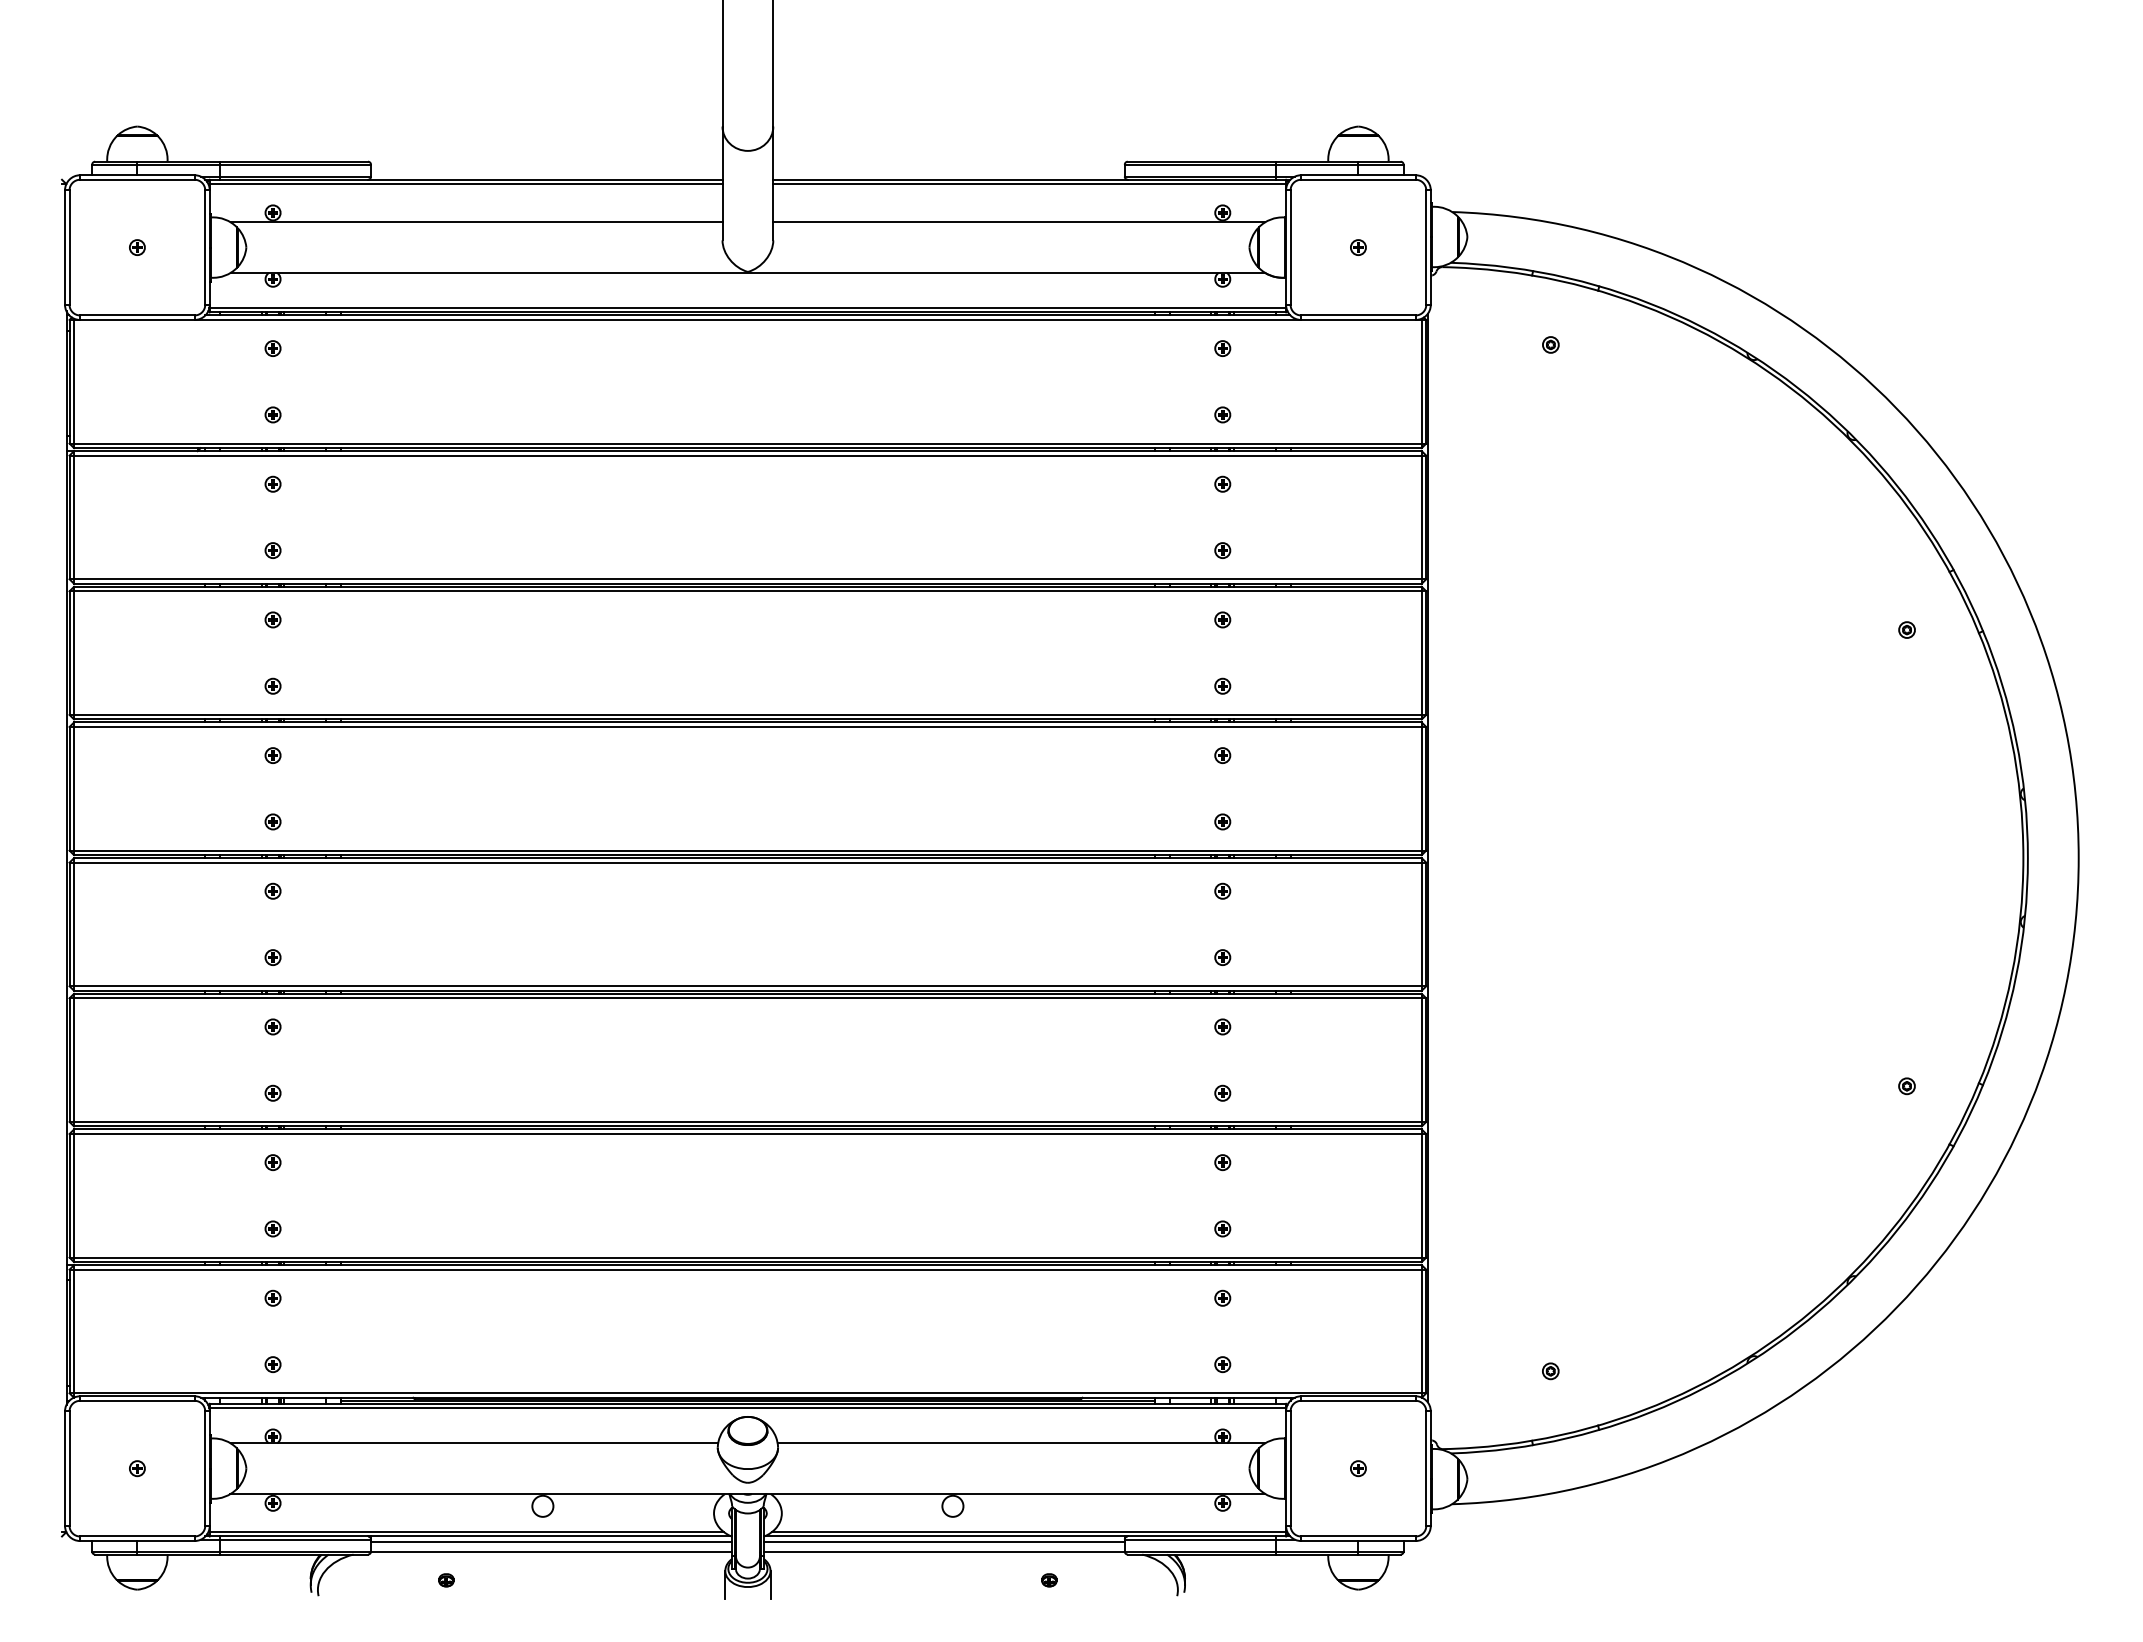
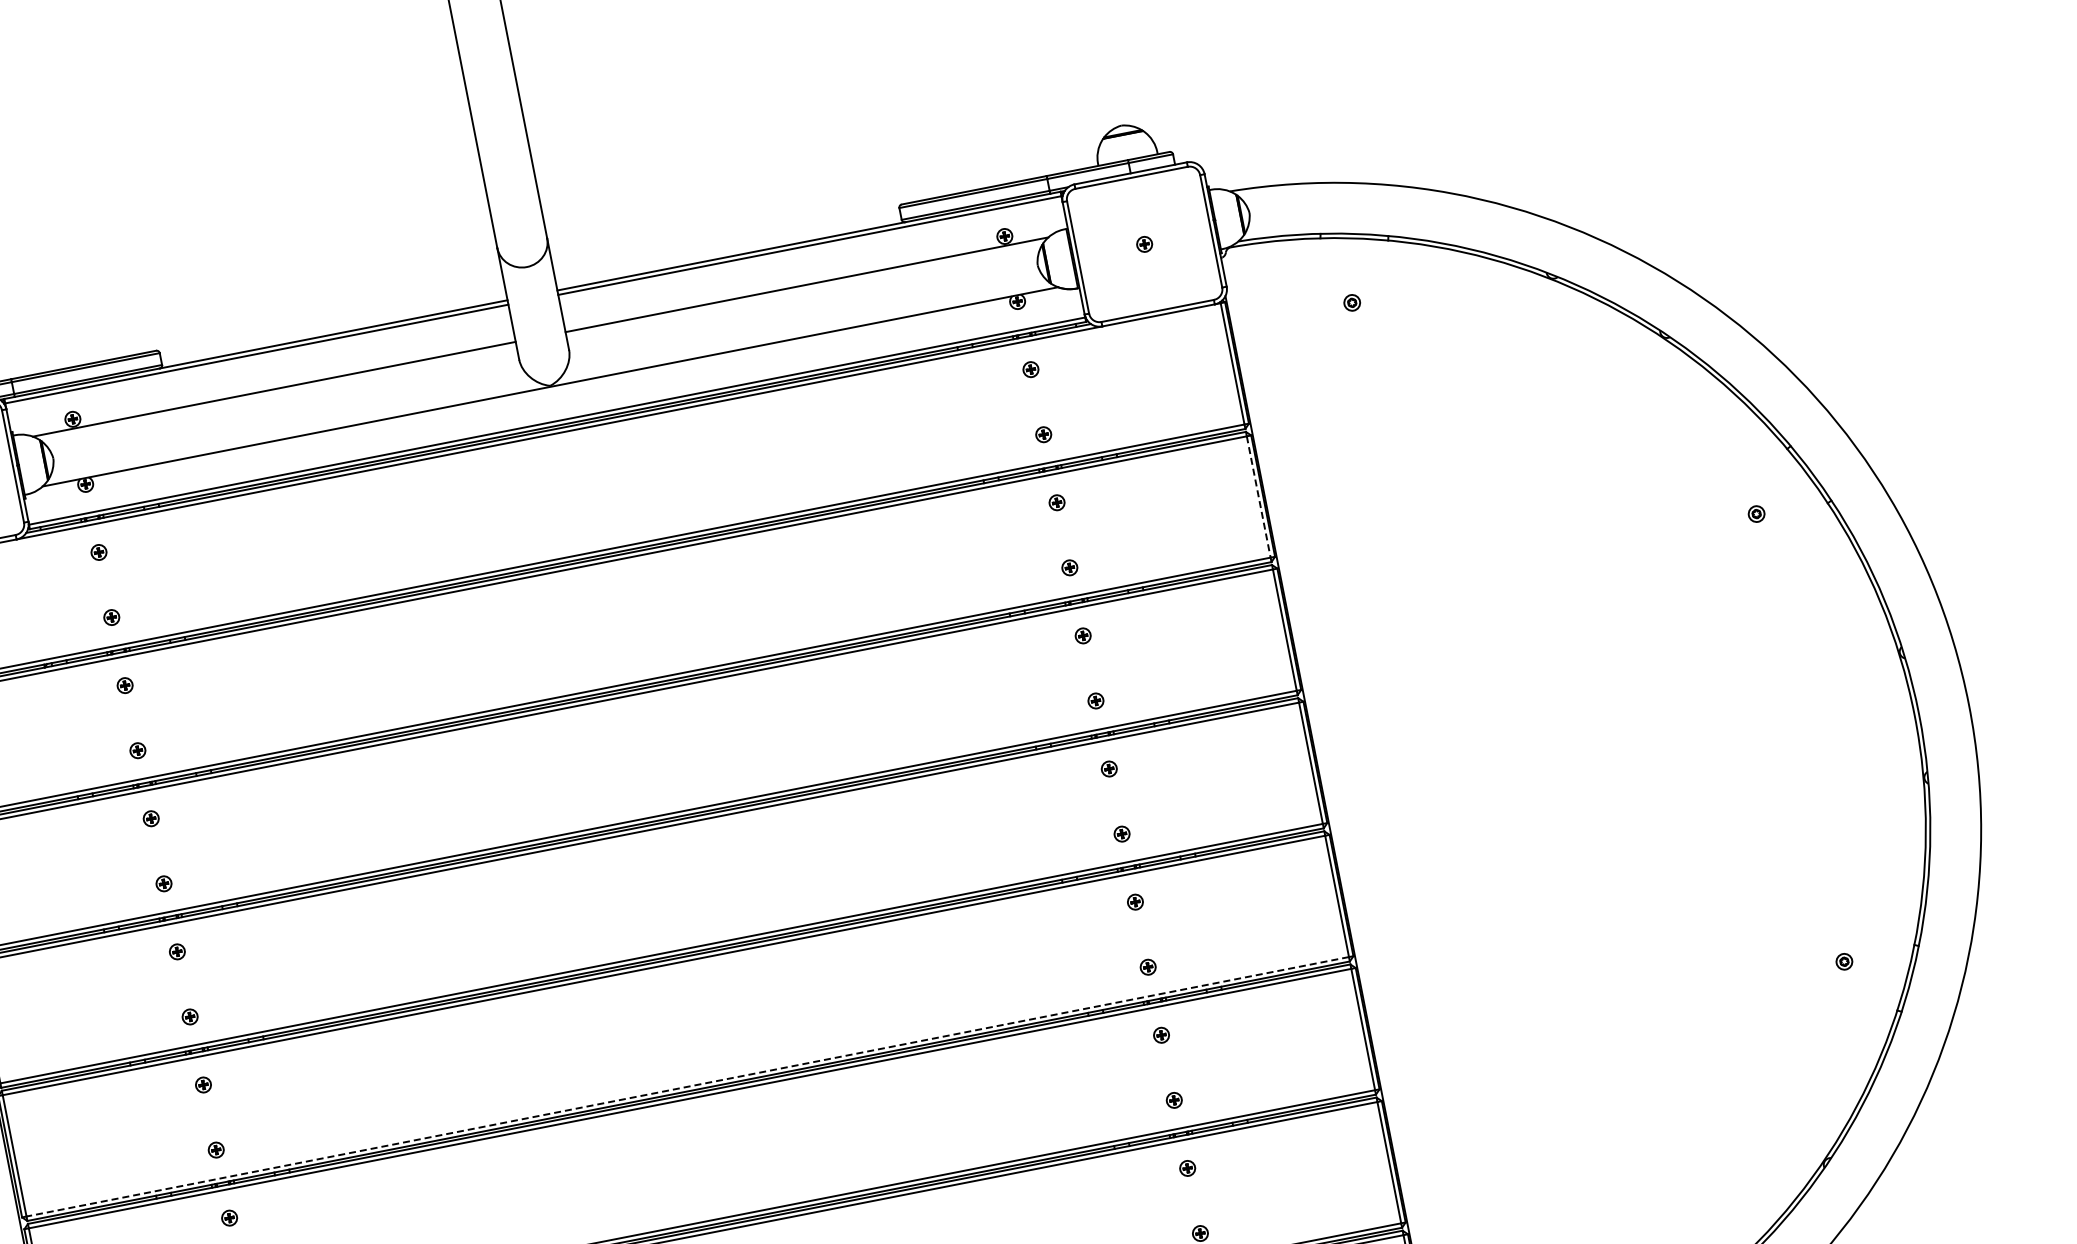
line: (1421, 517) -> (1258, 497), solid -> dashed
line: (747, 986) -> (687, 1087), solid -> dashed

